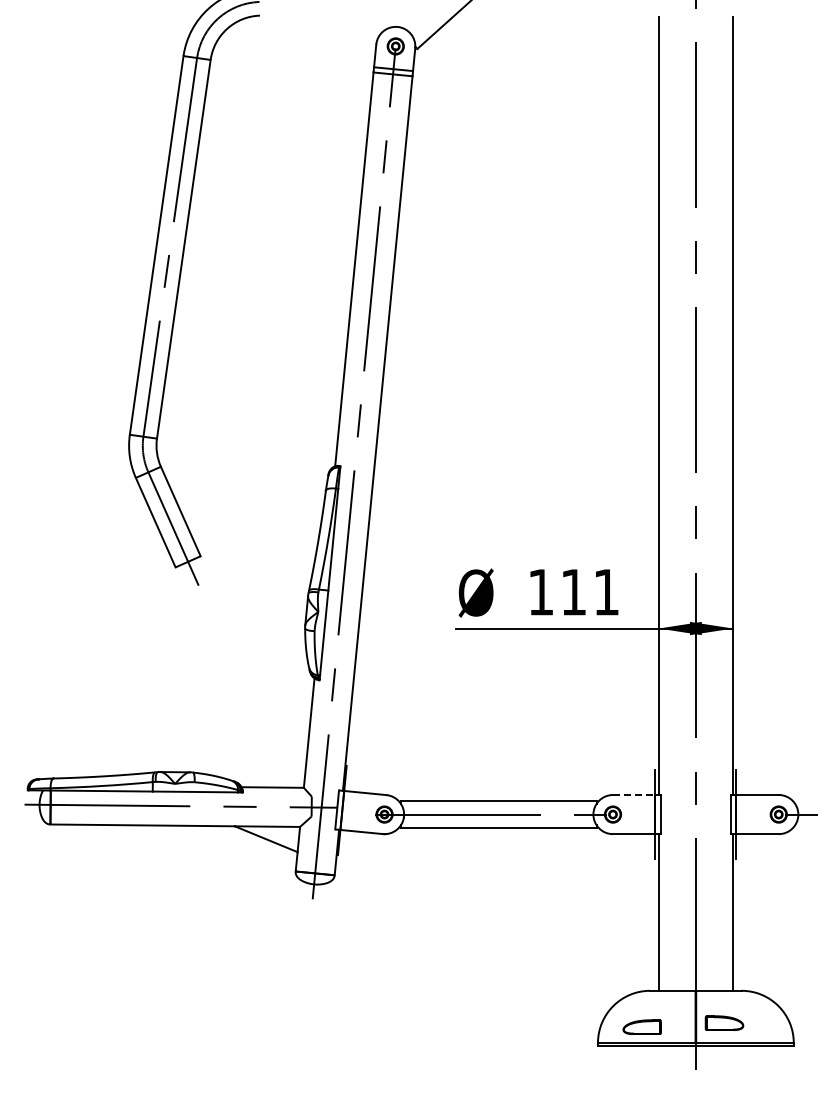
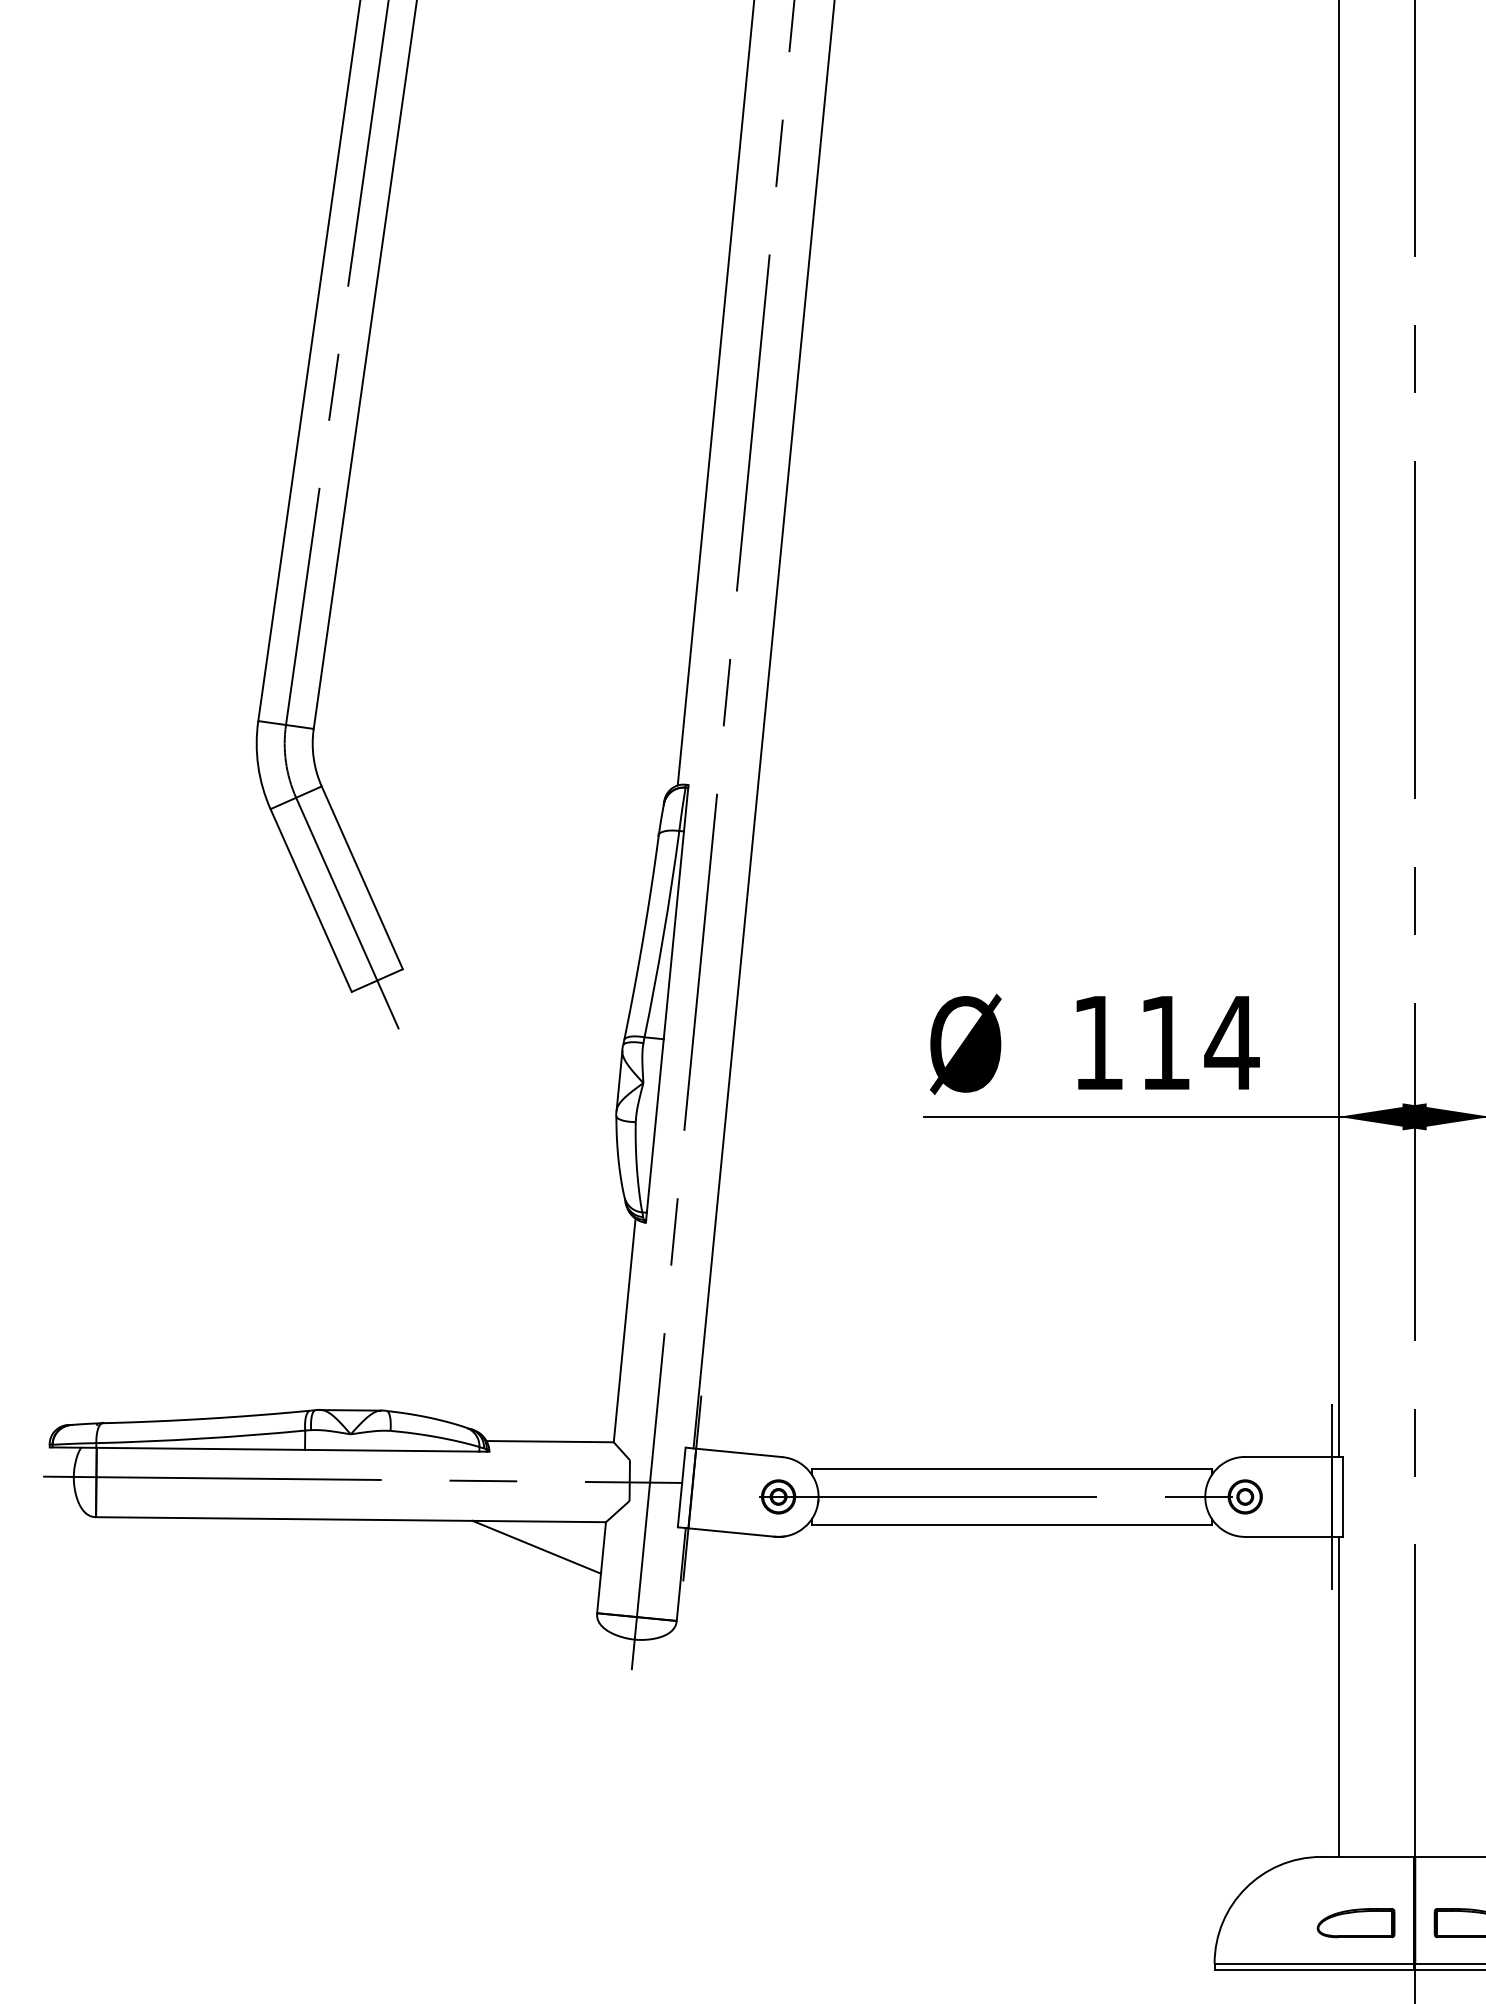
text: (606, 592) -> (1231, 1043), 111 -> 114
line: (634, 795) -> (1289, 1457), dashed -> solid
part: (641, 1026) -> (1354, 1921), moved

